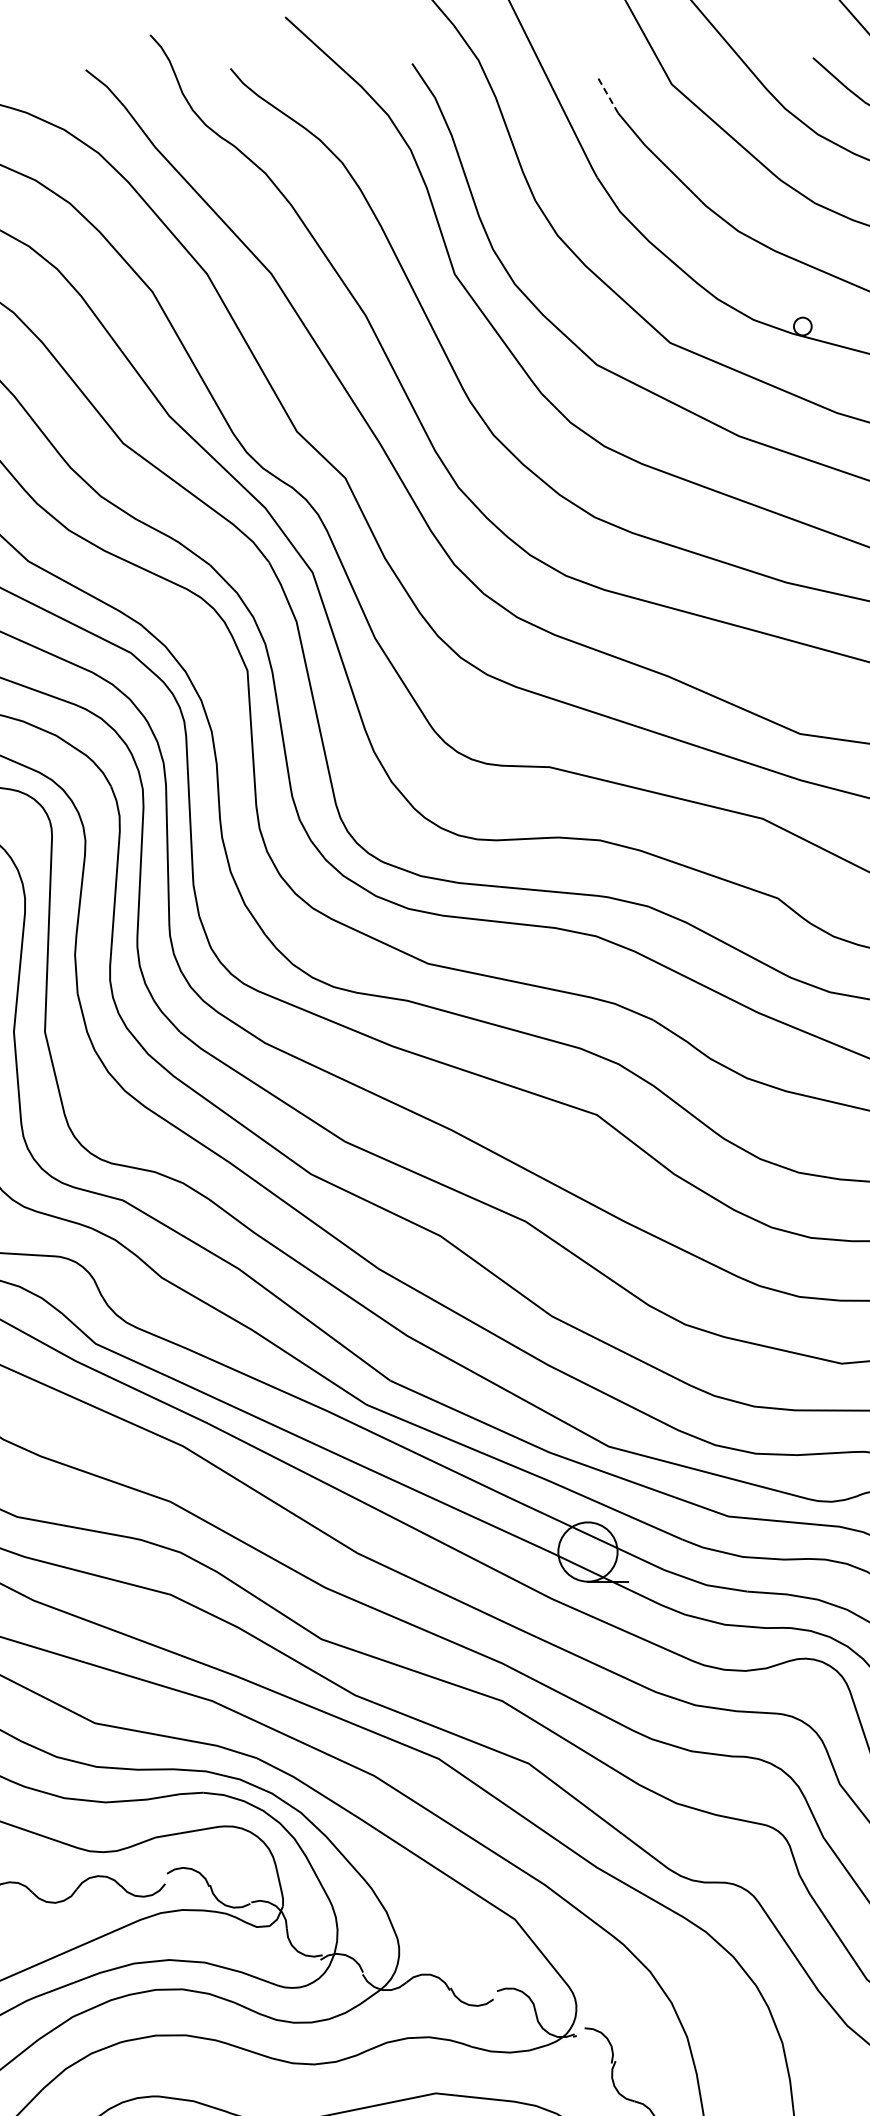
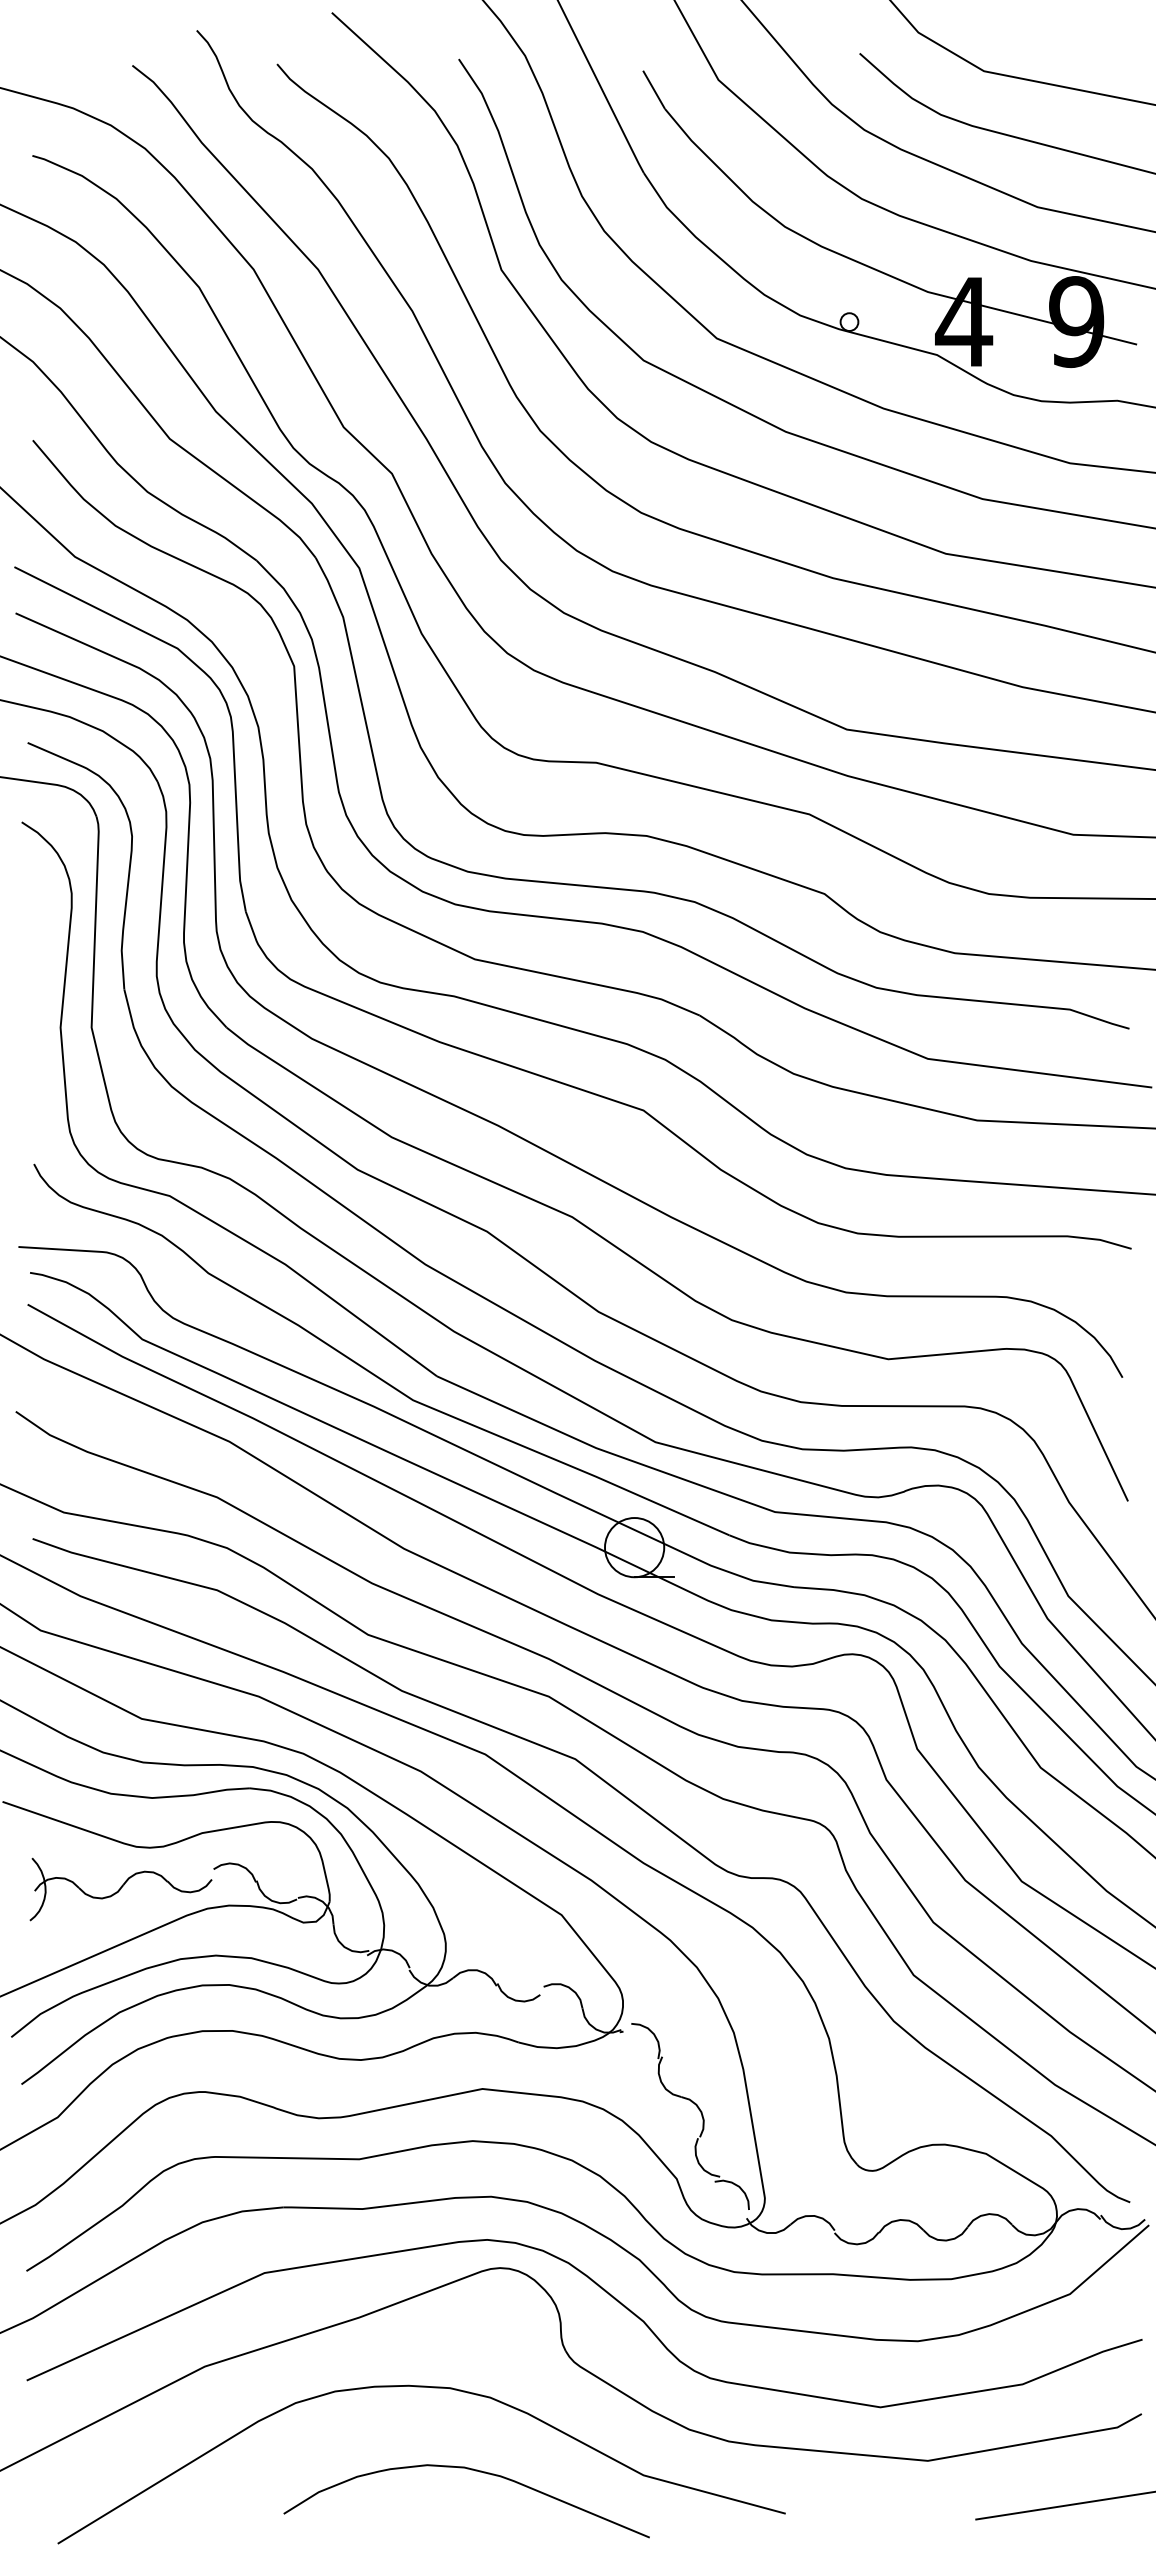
line: (607, 93) -> (654, 89), dashed -> solid

